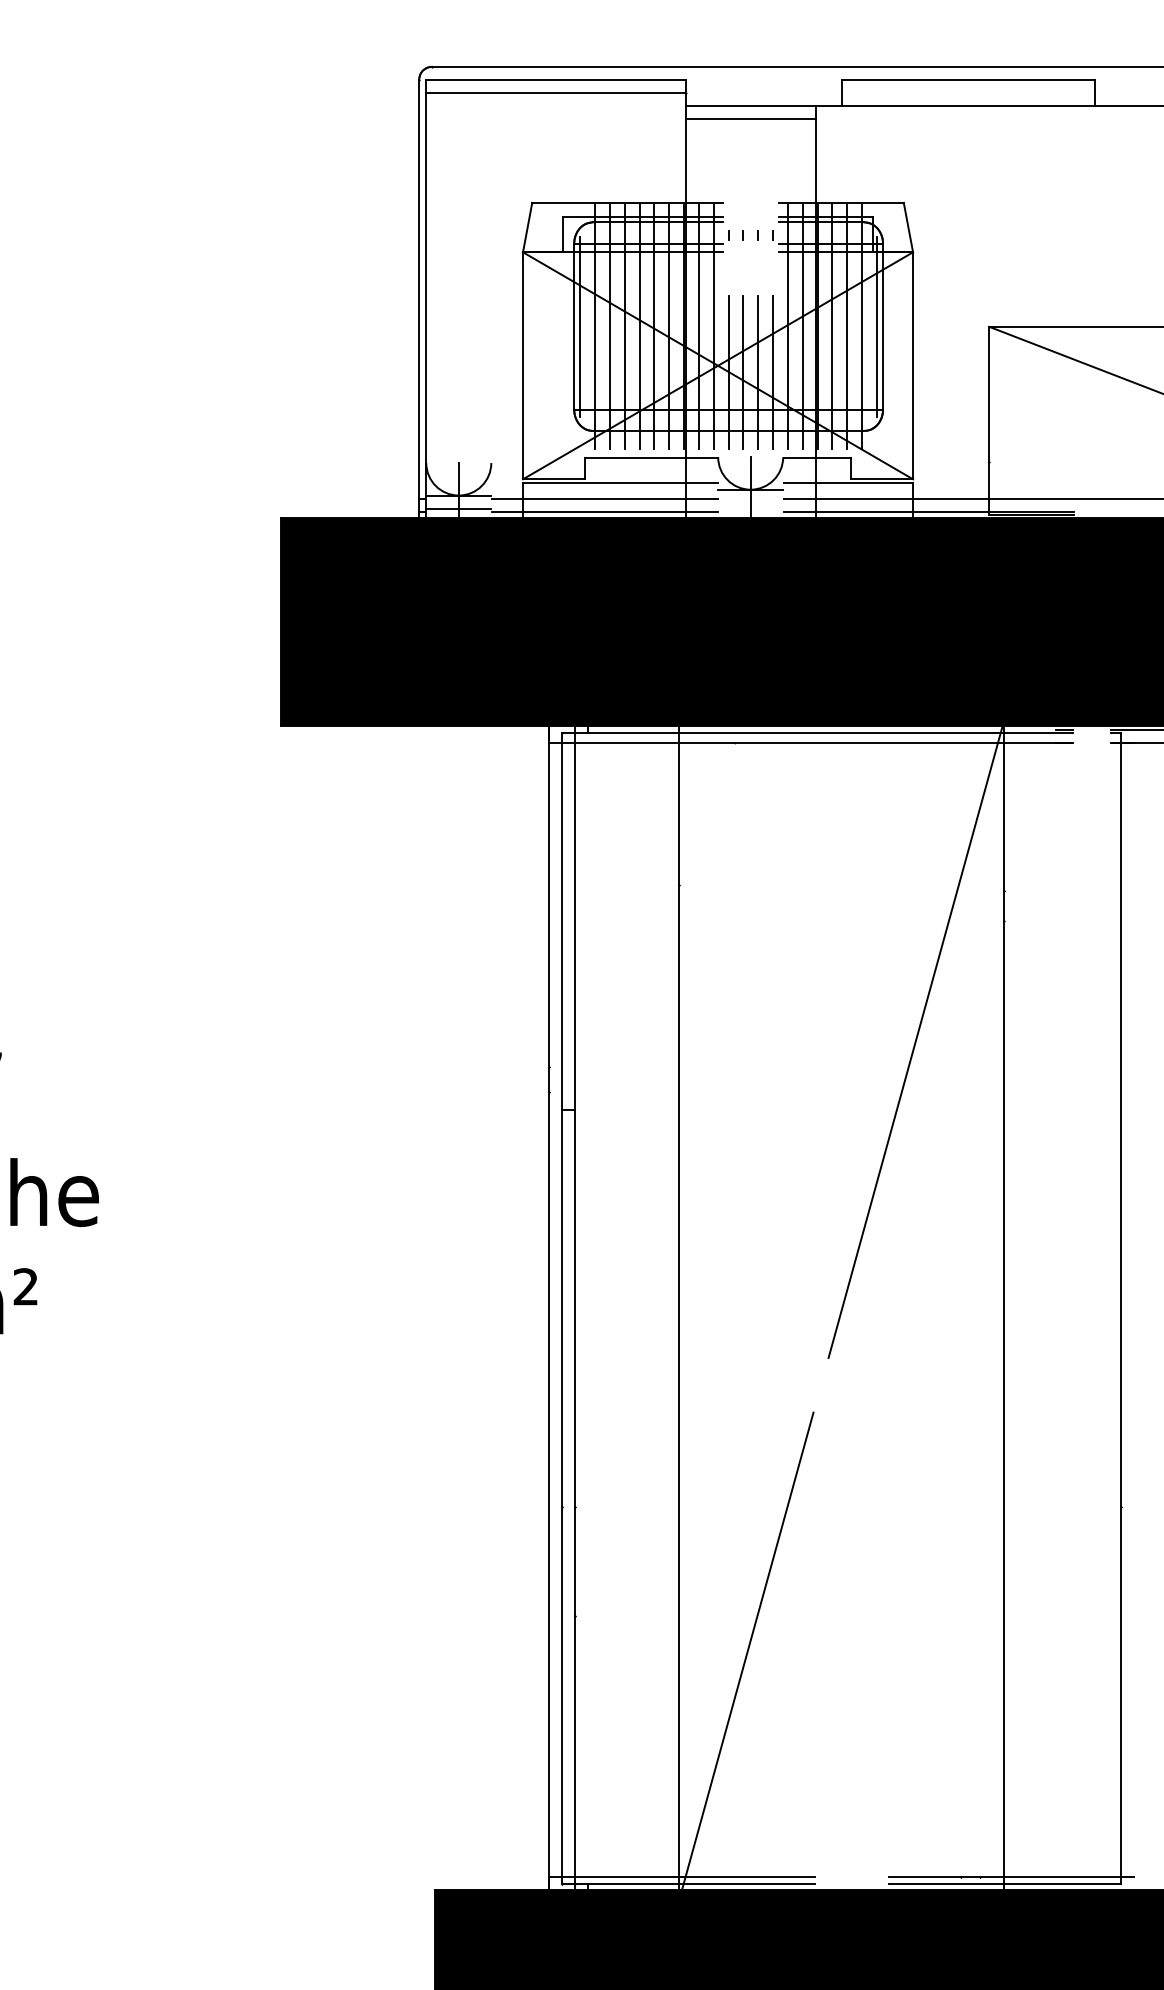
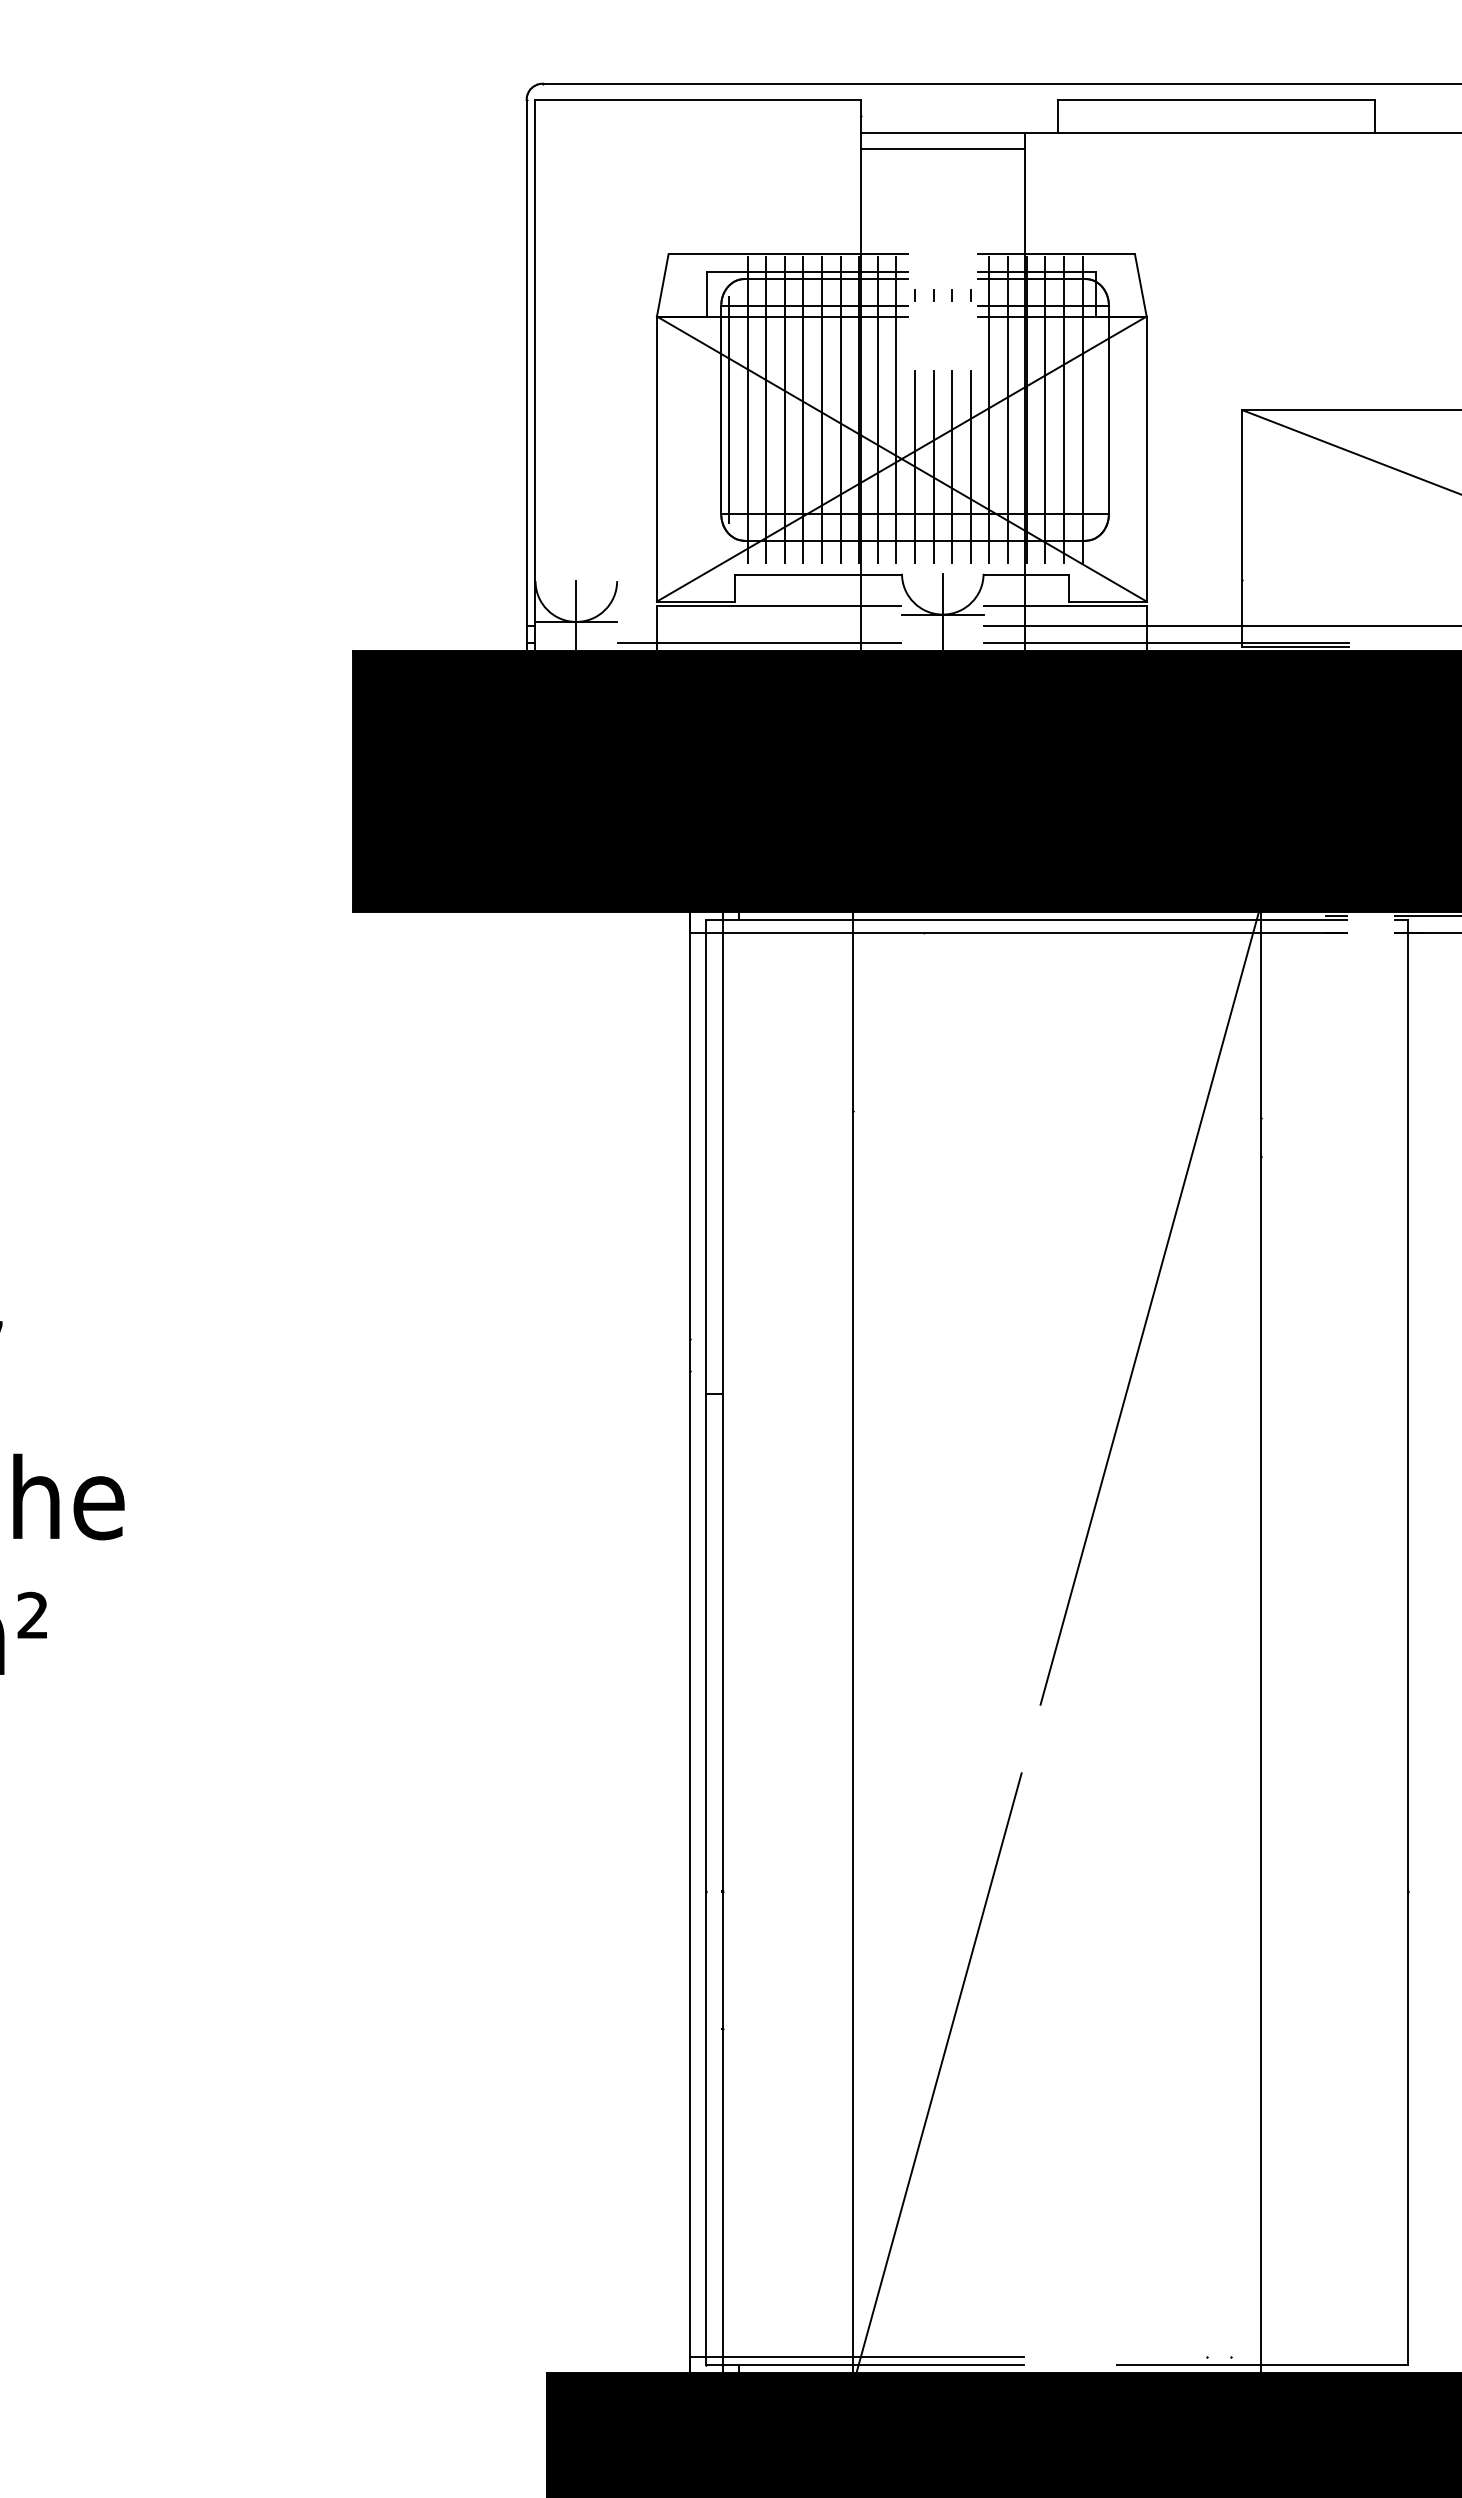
line: (555, 92) -> (697, 116), removed
line: (877, 326) -> (1101, 409), removed
line: (604, 499) -> (759, 626), removed
line: (458, 508) -> (576, 638), removed
line: (1011, 1877) -> (1270, 2356), removed

